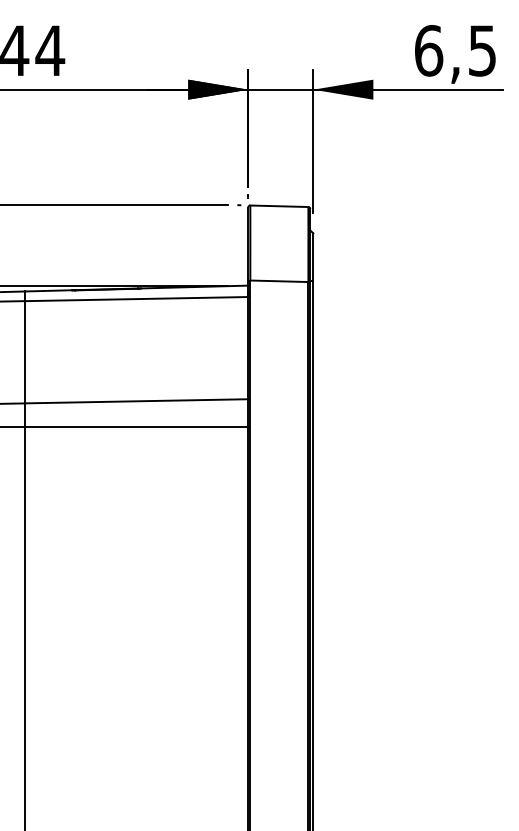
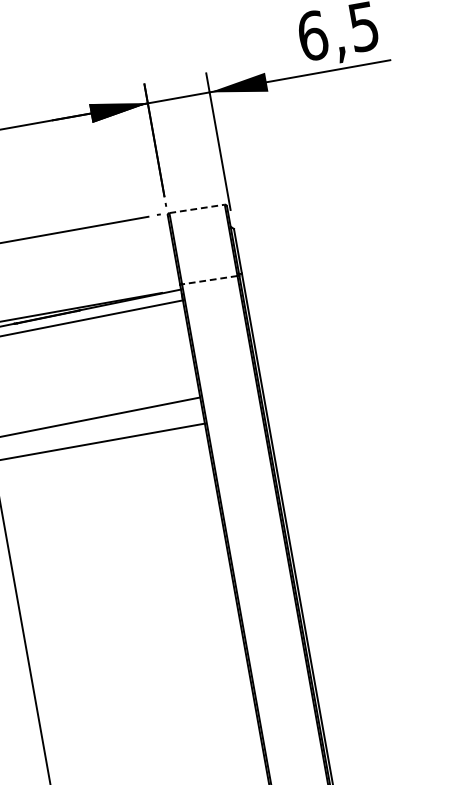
line: (279, 206) -> (197, 209), solid -> dashed
line: (278, 281) -> (209, 280), solid -> dashed

